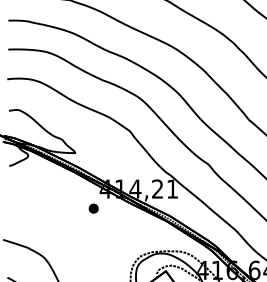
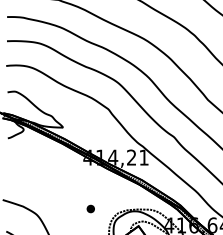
part: (93, 208) -> (90, 208), moved

